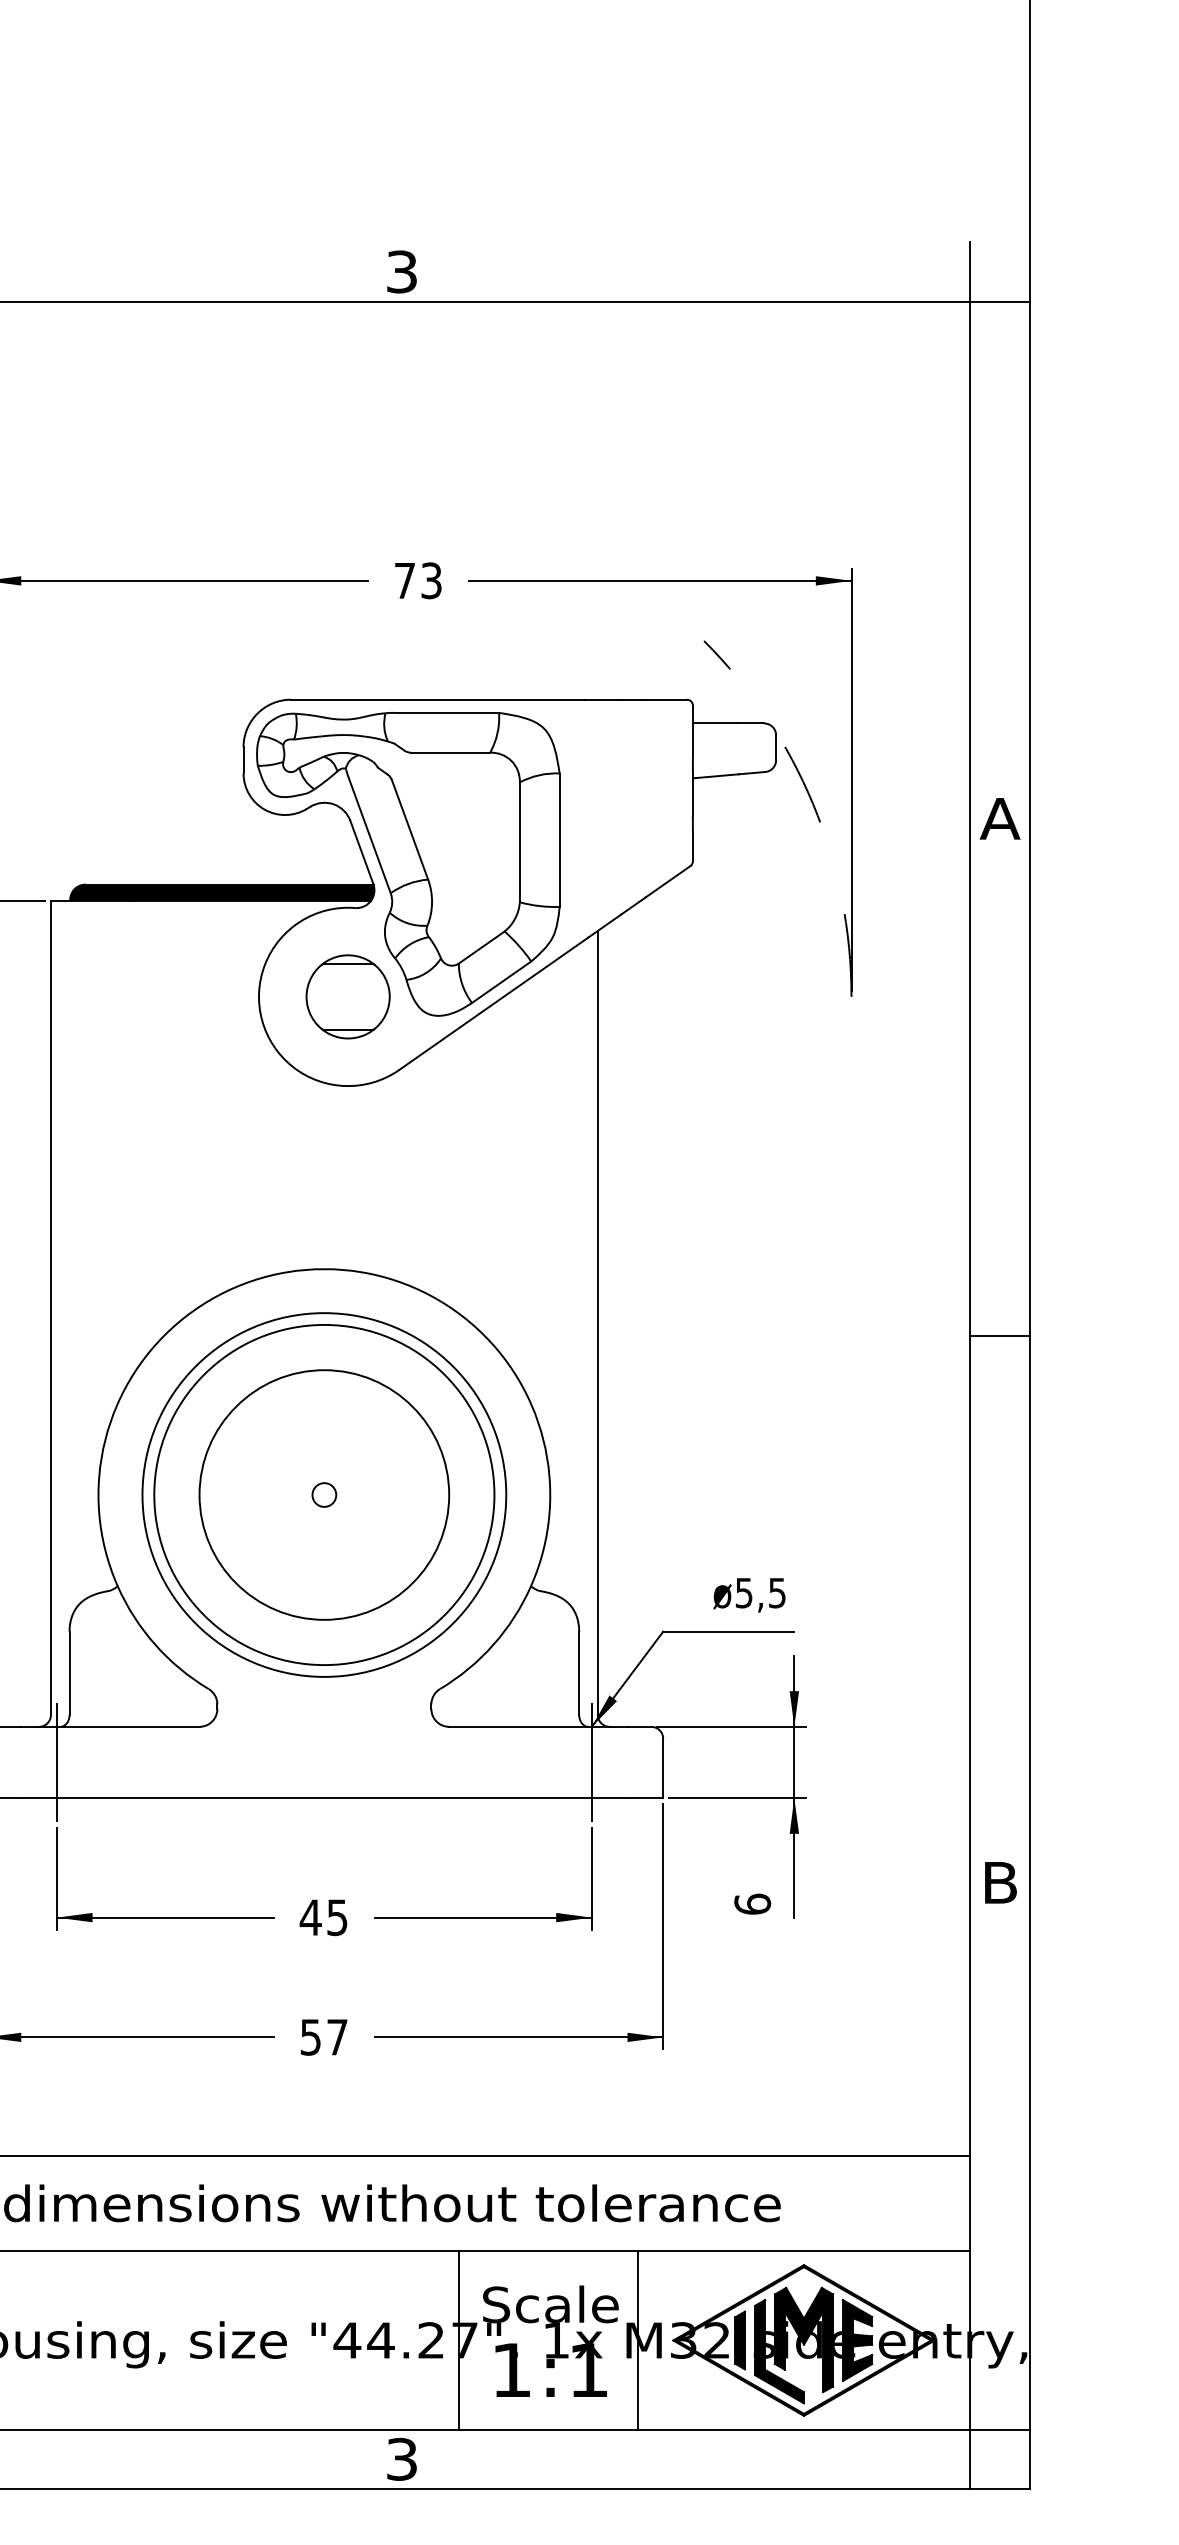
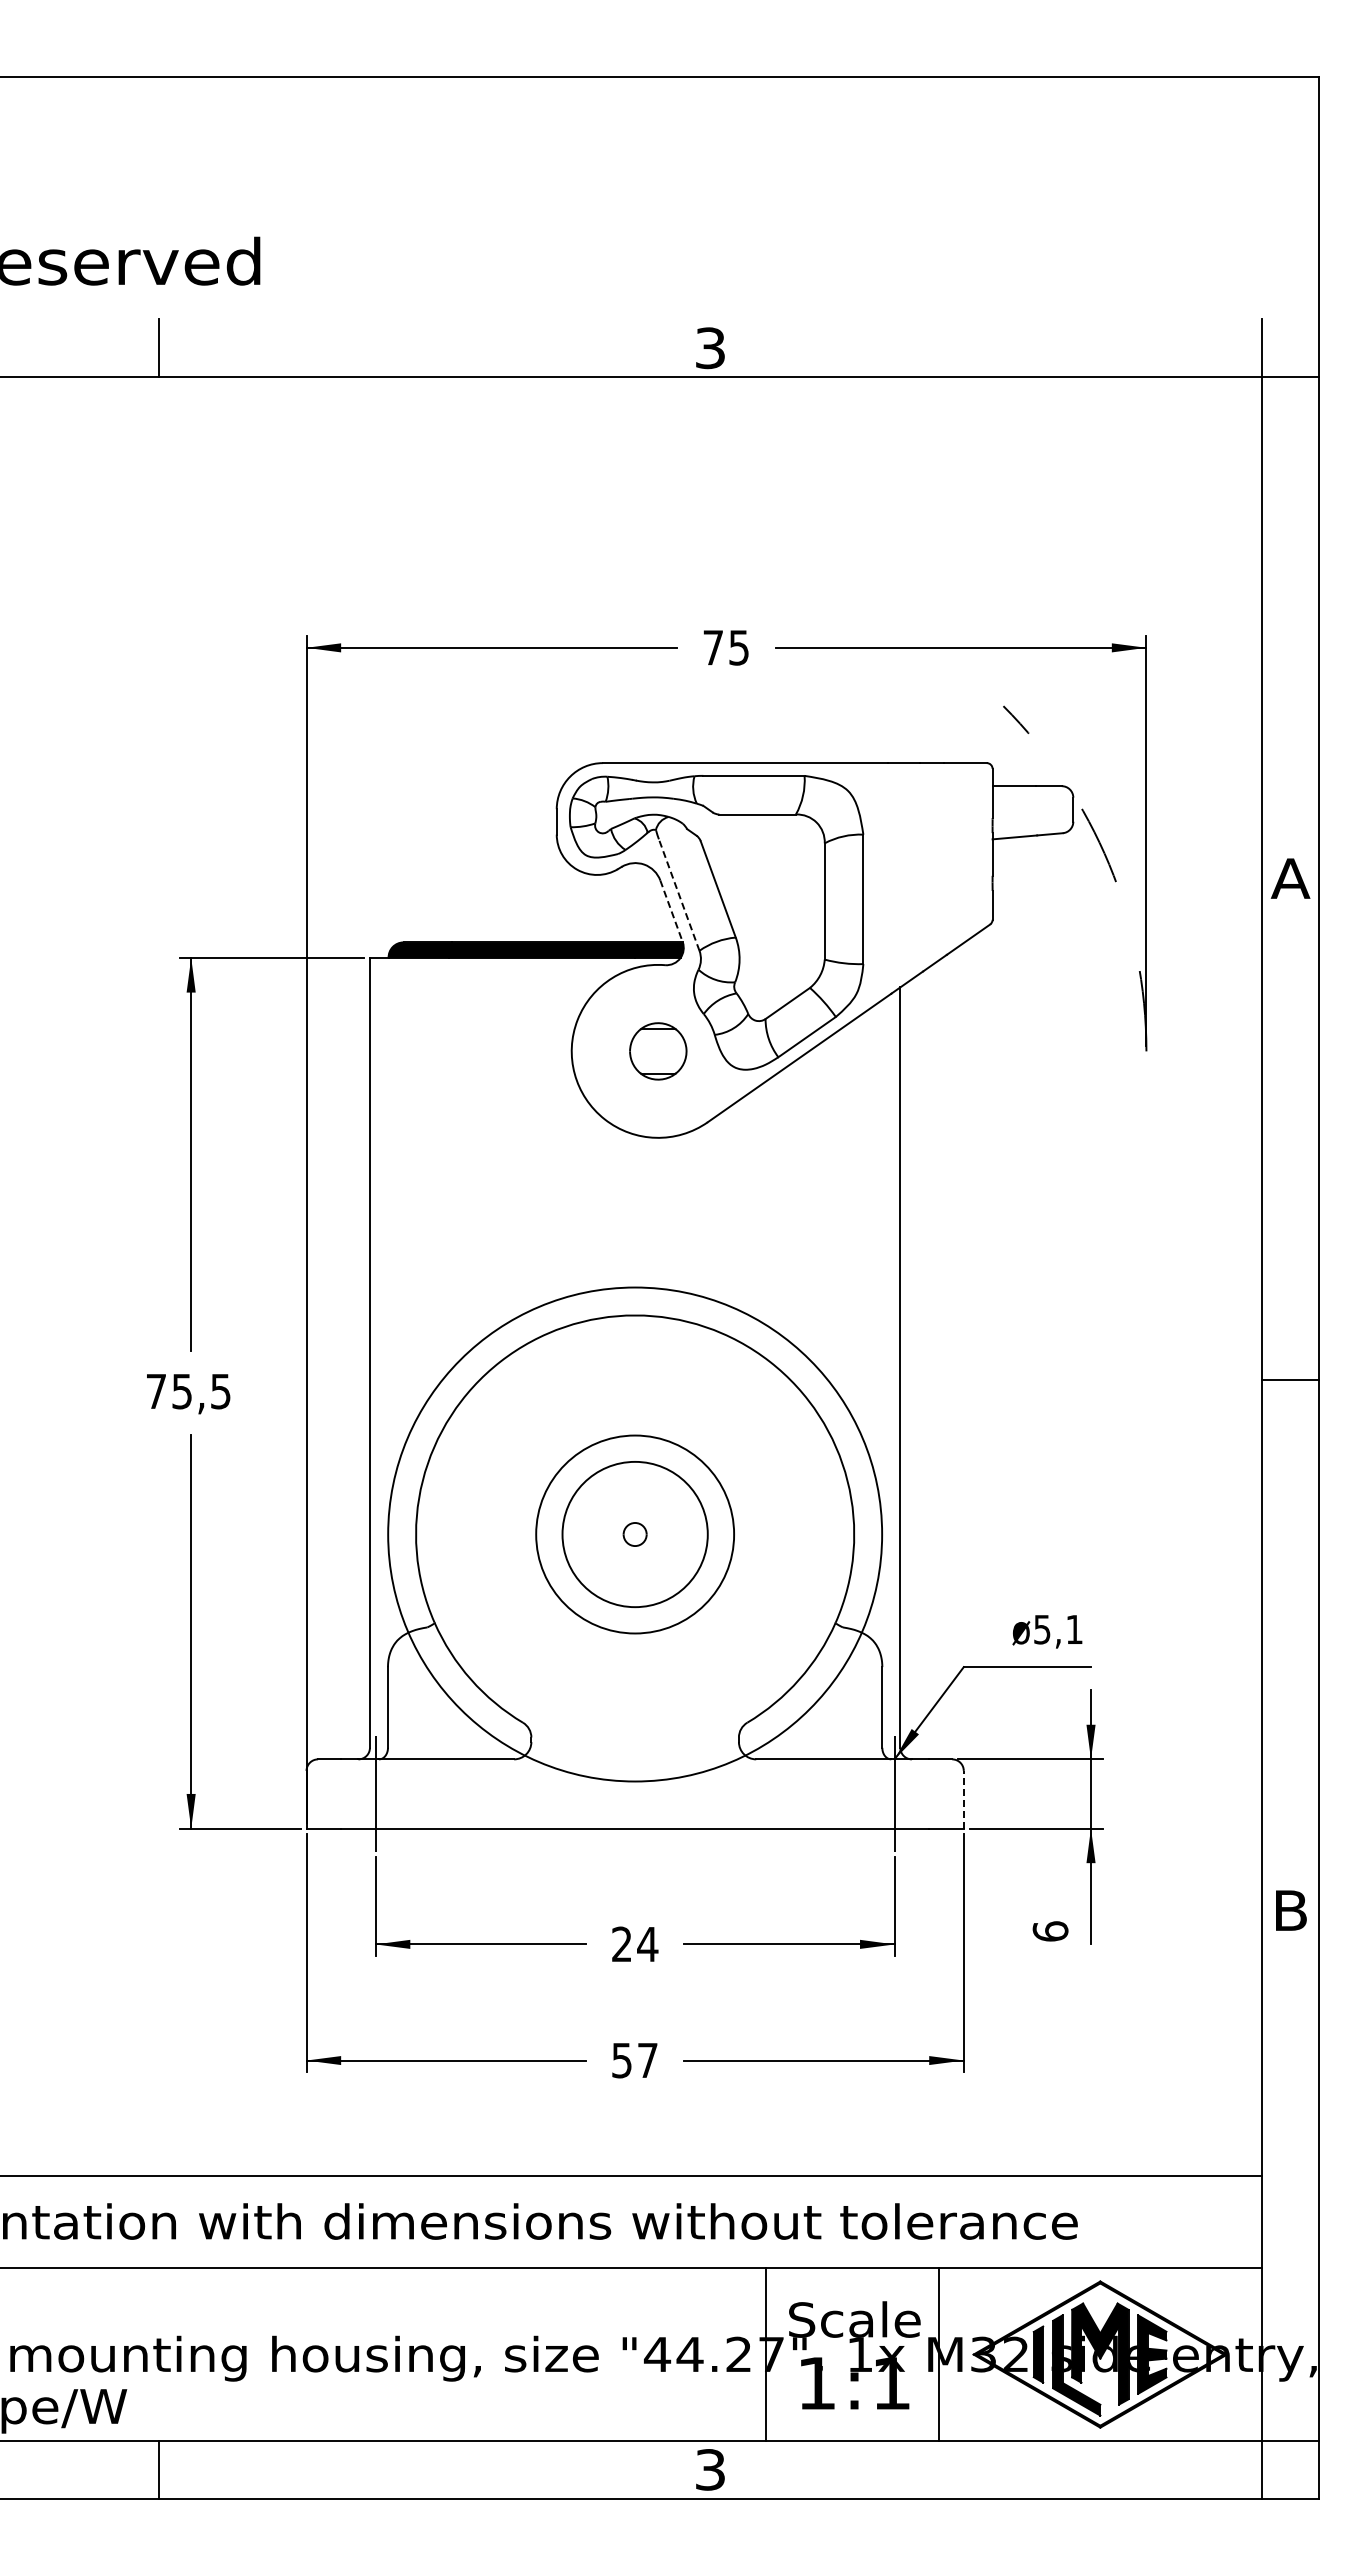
text: (430, 580) -> (738, 647), 73 -> 75
line: (370, 835) -> (679, 894), solid -> dashed
line: (361, 852) -> (671, 911), solid -> dashed
part: (348, 997) -> (658, 1051), size x0.7
circle: (323, 1495) -> (634, 1534), size x1.4
circle: (324, 1495) -> (635, 1534), size x0.6
circle: (324, 1495) -> (635, 1534), size x0.6
text: (777, 1592) -> (1074, 1629), ø5,5 -> ø5,1
line: (662, 1768) -> (963, 1799), solid -> dashed
text: (323, 1917) -> (634, 1944), 45 -> 24

